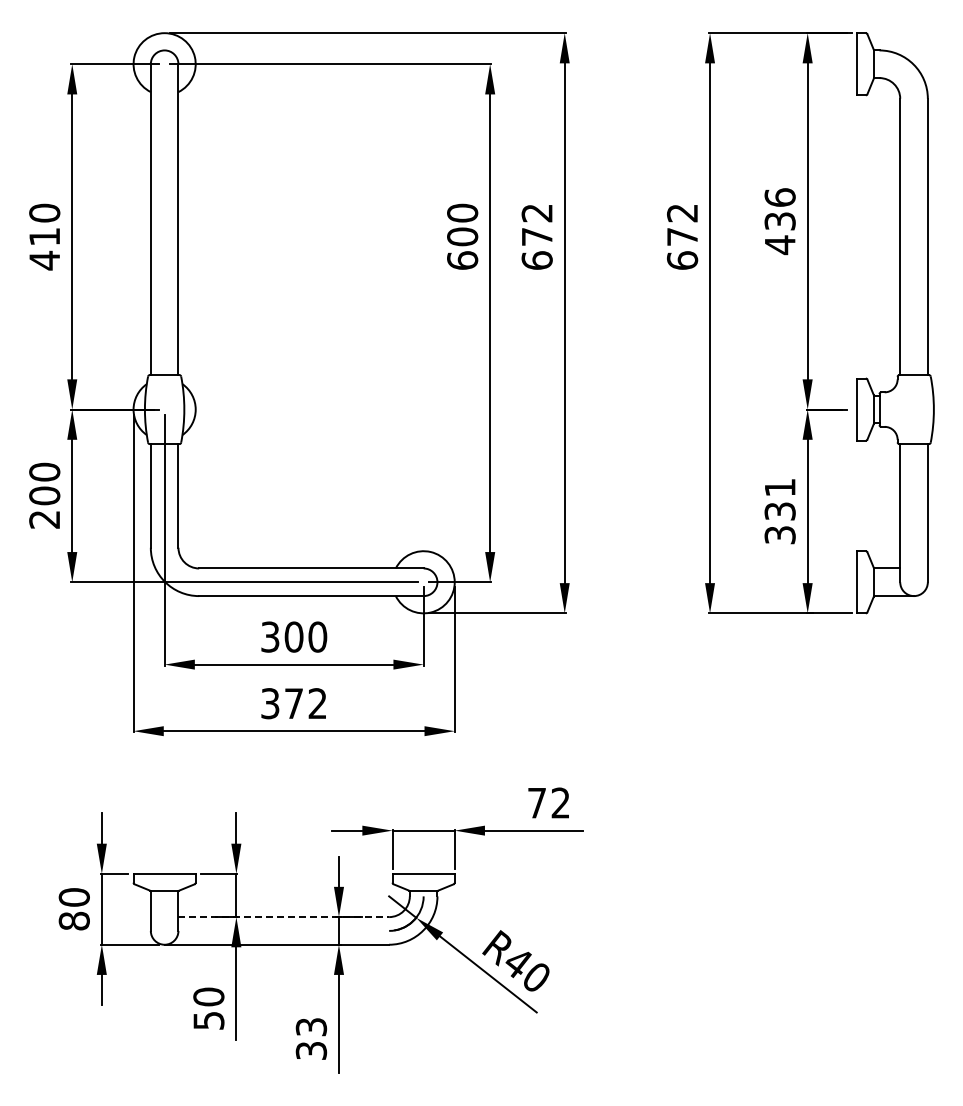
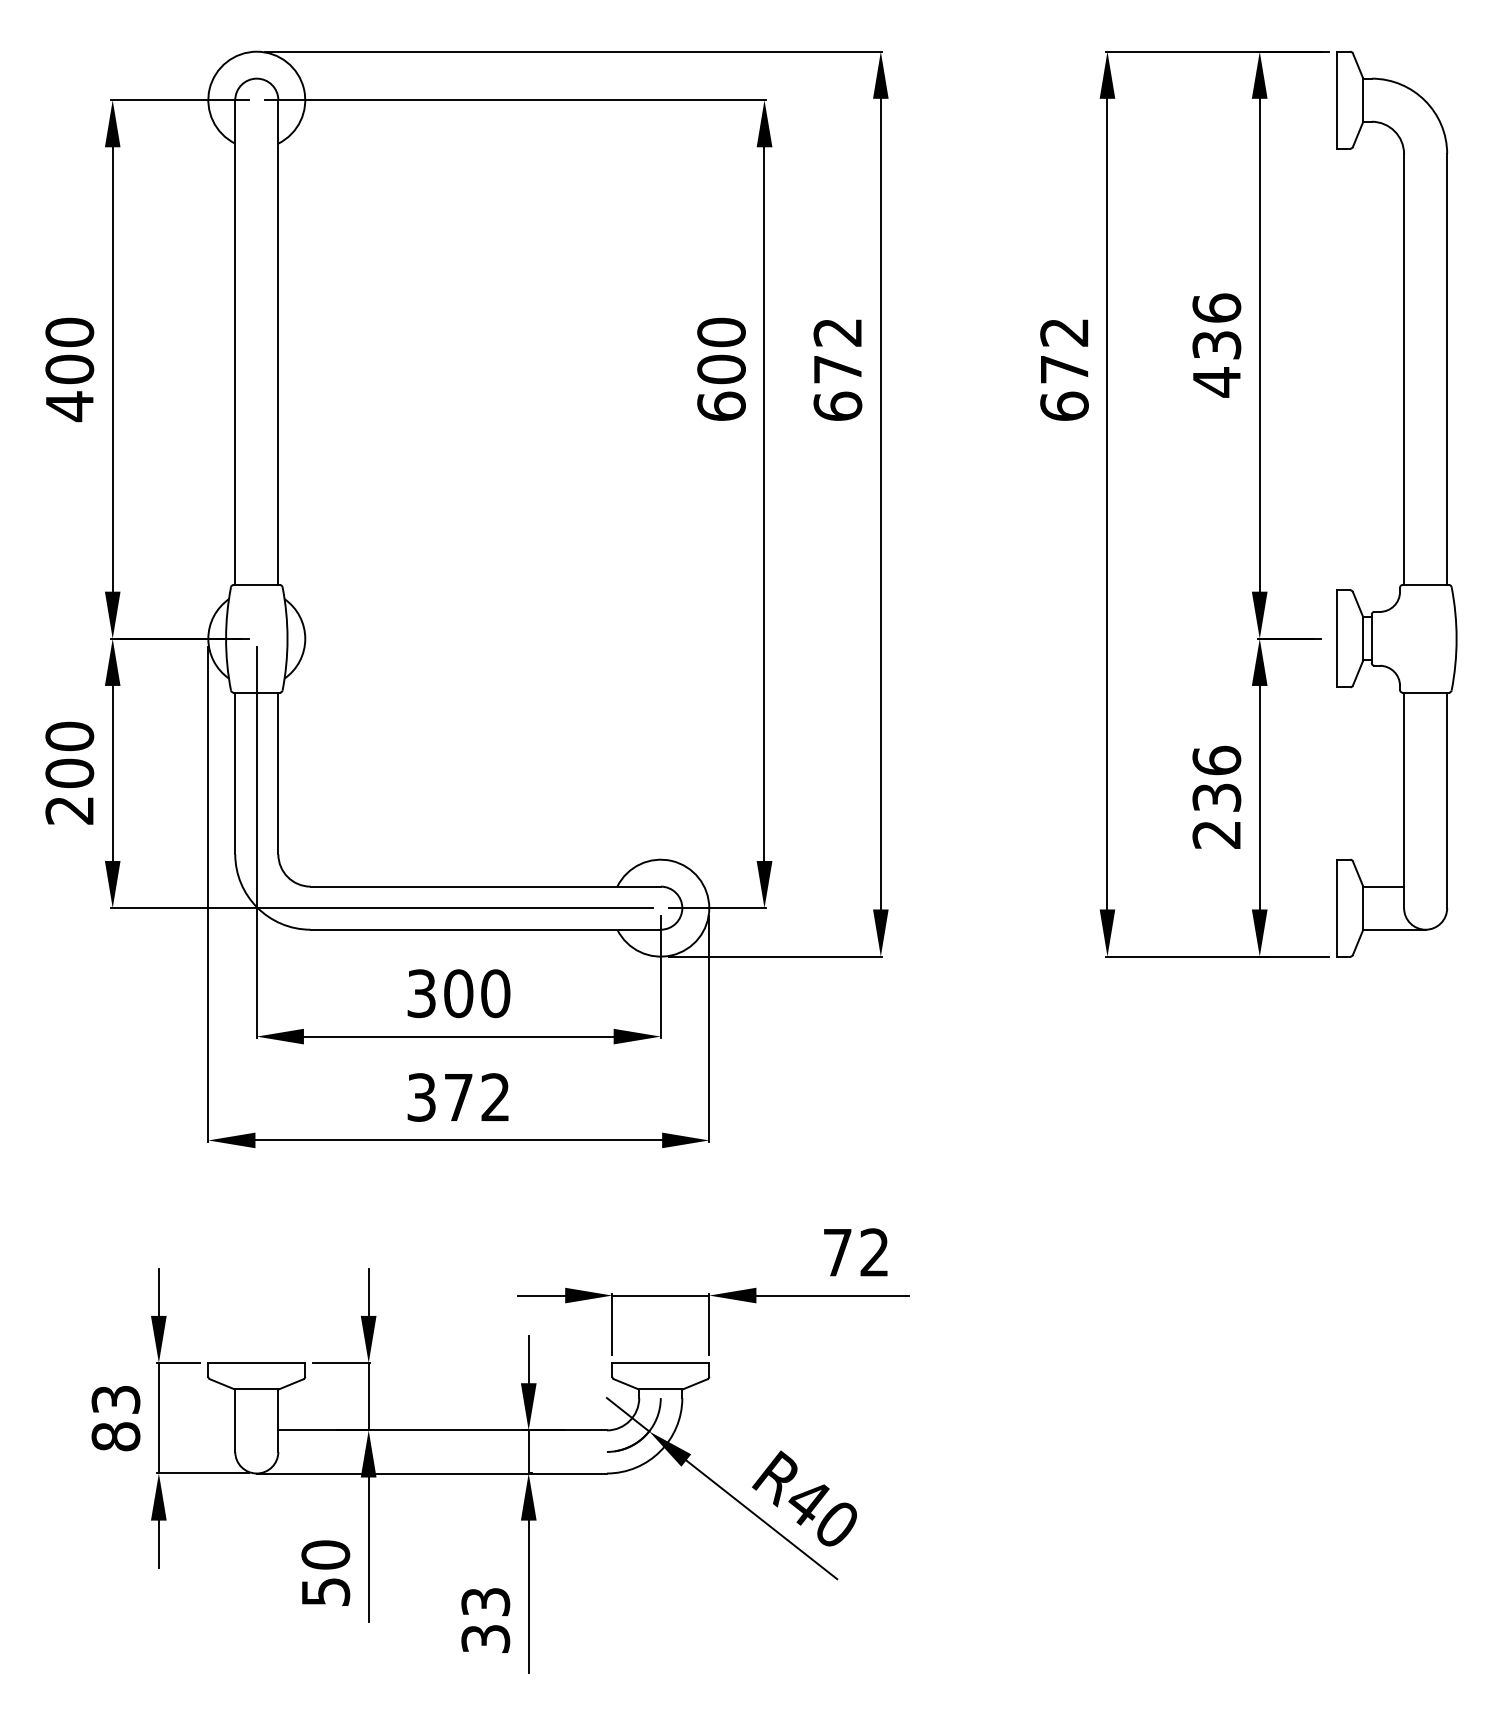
text: (44, 236) -> (69, 368), 410 -> 400
text: (779, 511) -> (1215, 797), 331 -> 236
text: (73, 897) -> (114, 1399), 80 -> 83
line: (284, 917) -> (443, 1431), dashed -> solid

